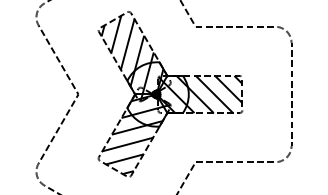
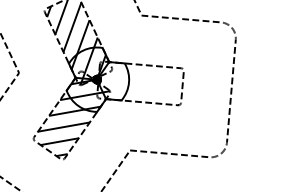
hatch: (200, 94) -> (140, 83), removed

